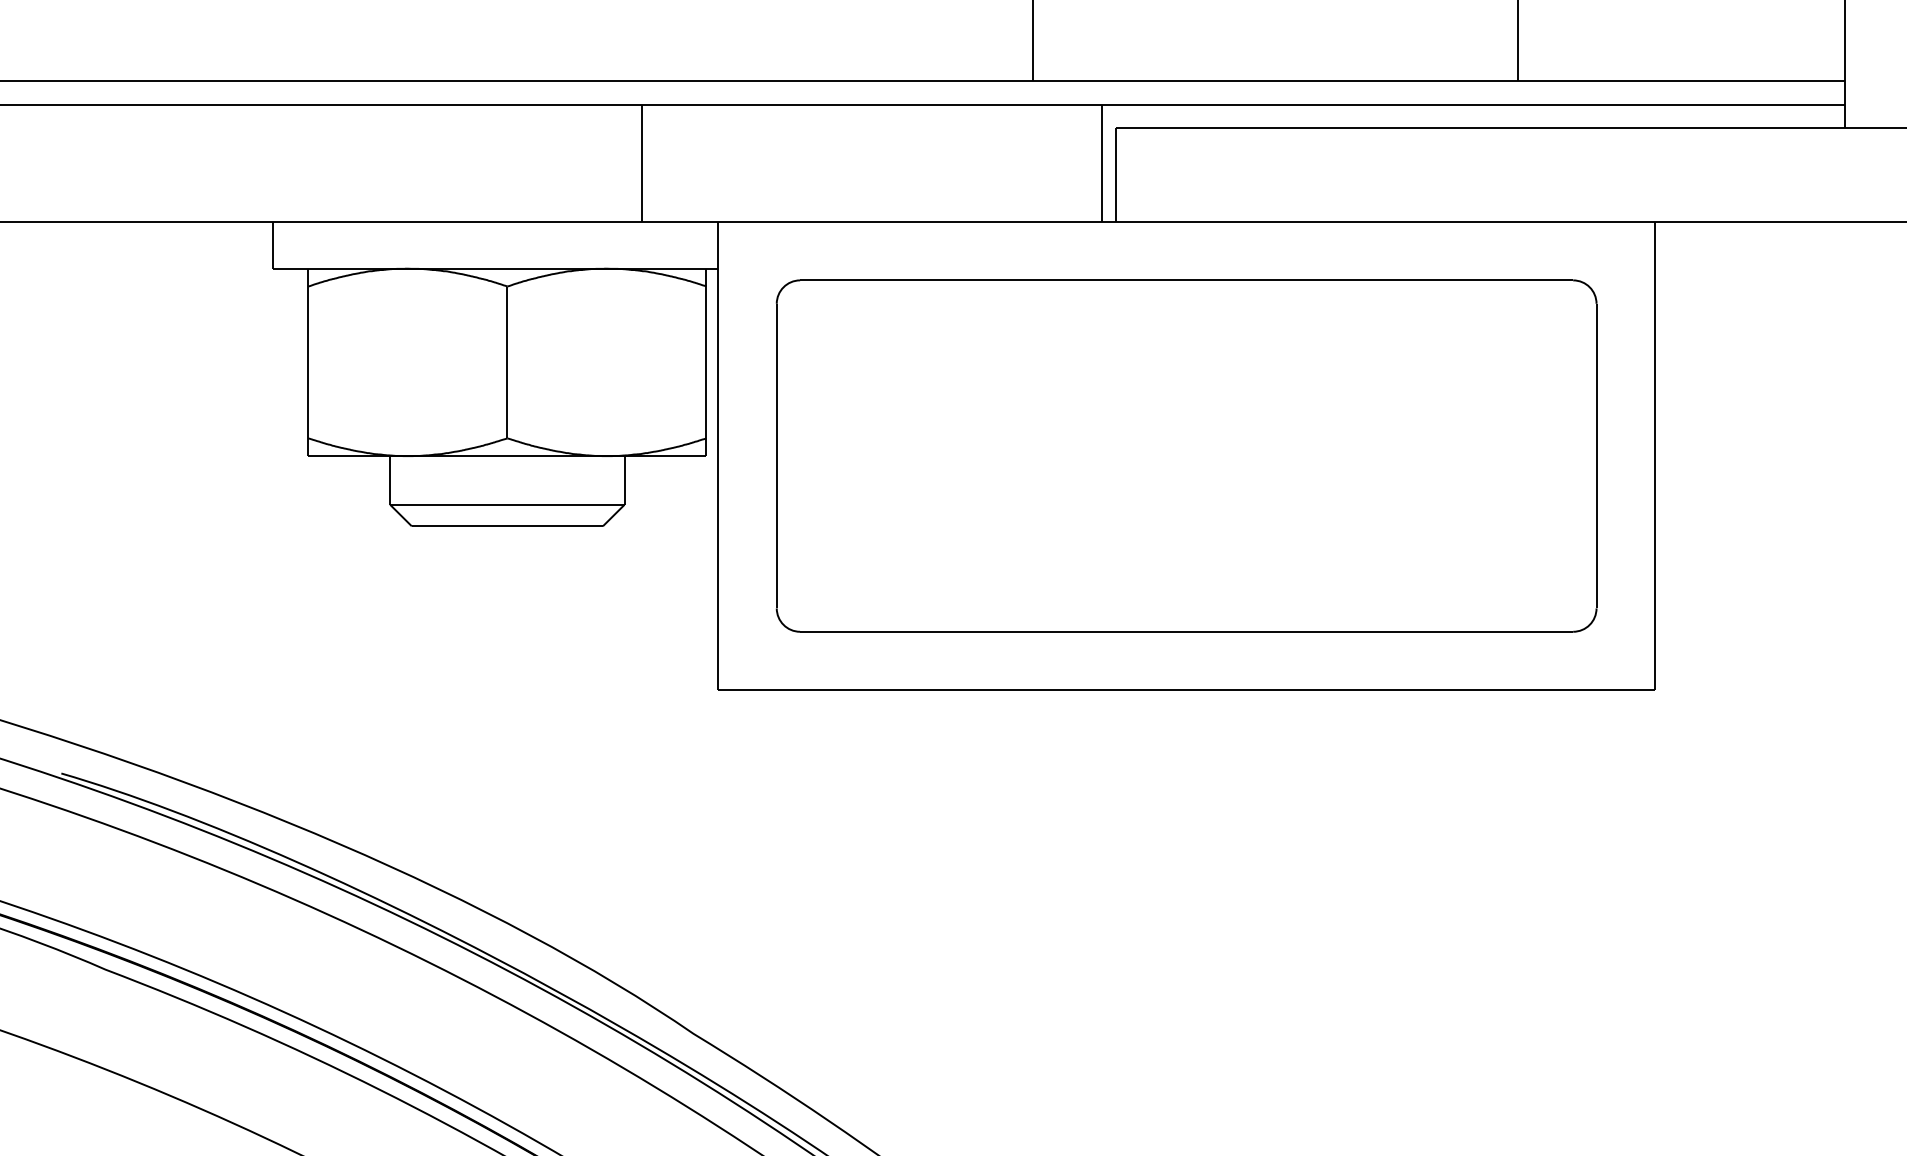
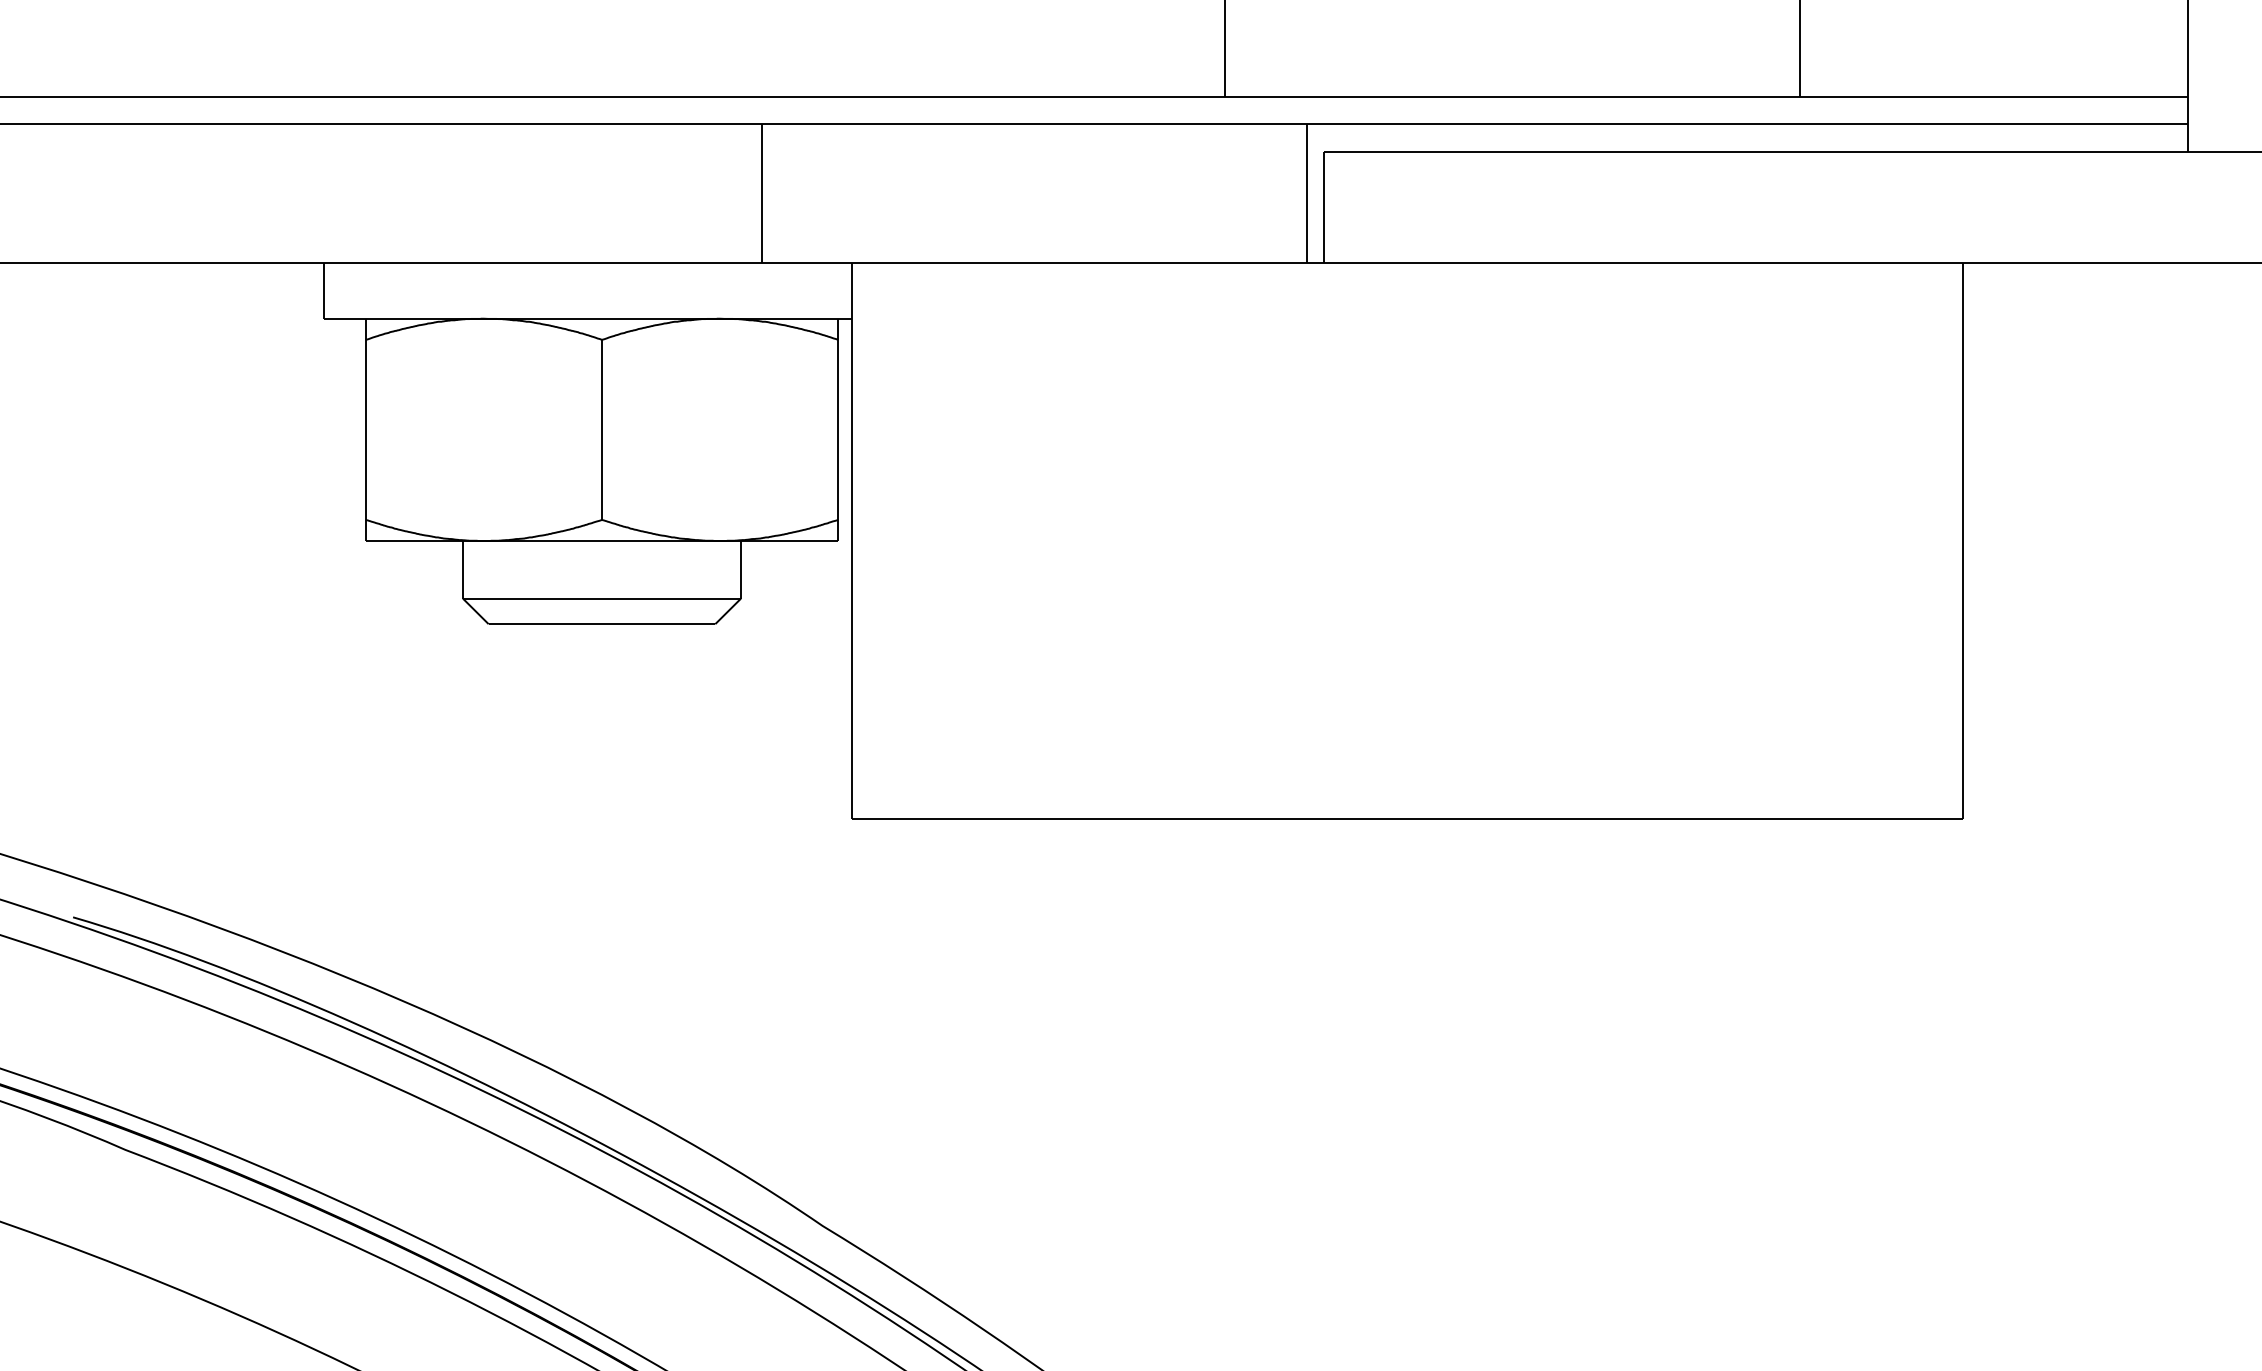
part: (1186, 455) -> (1407, 540), removed

